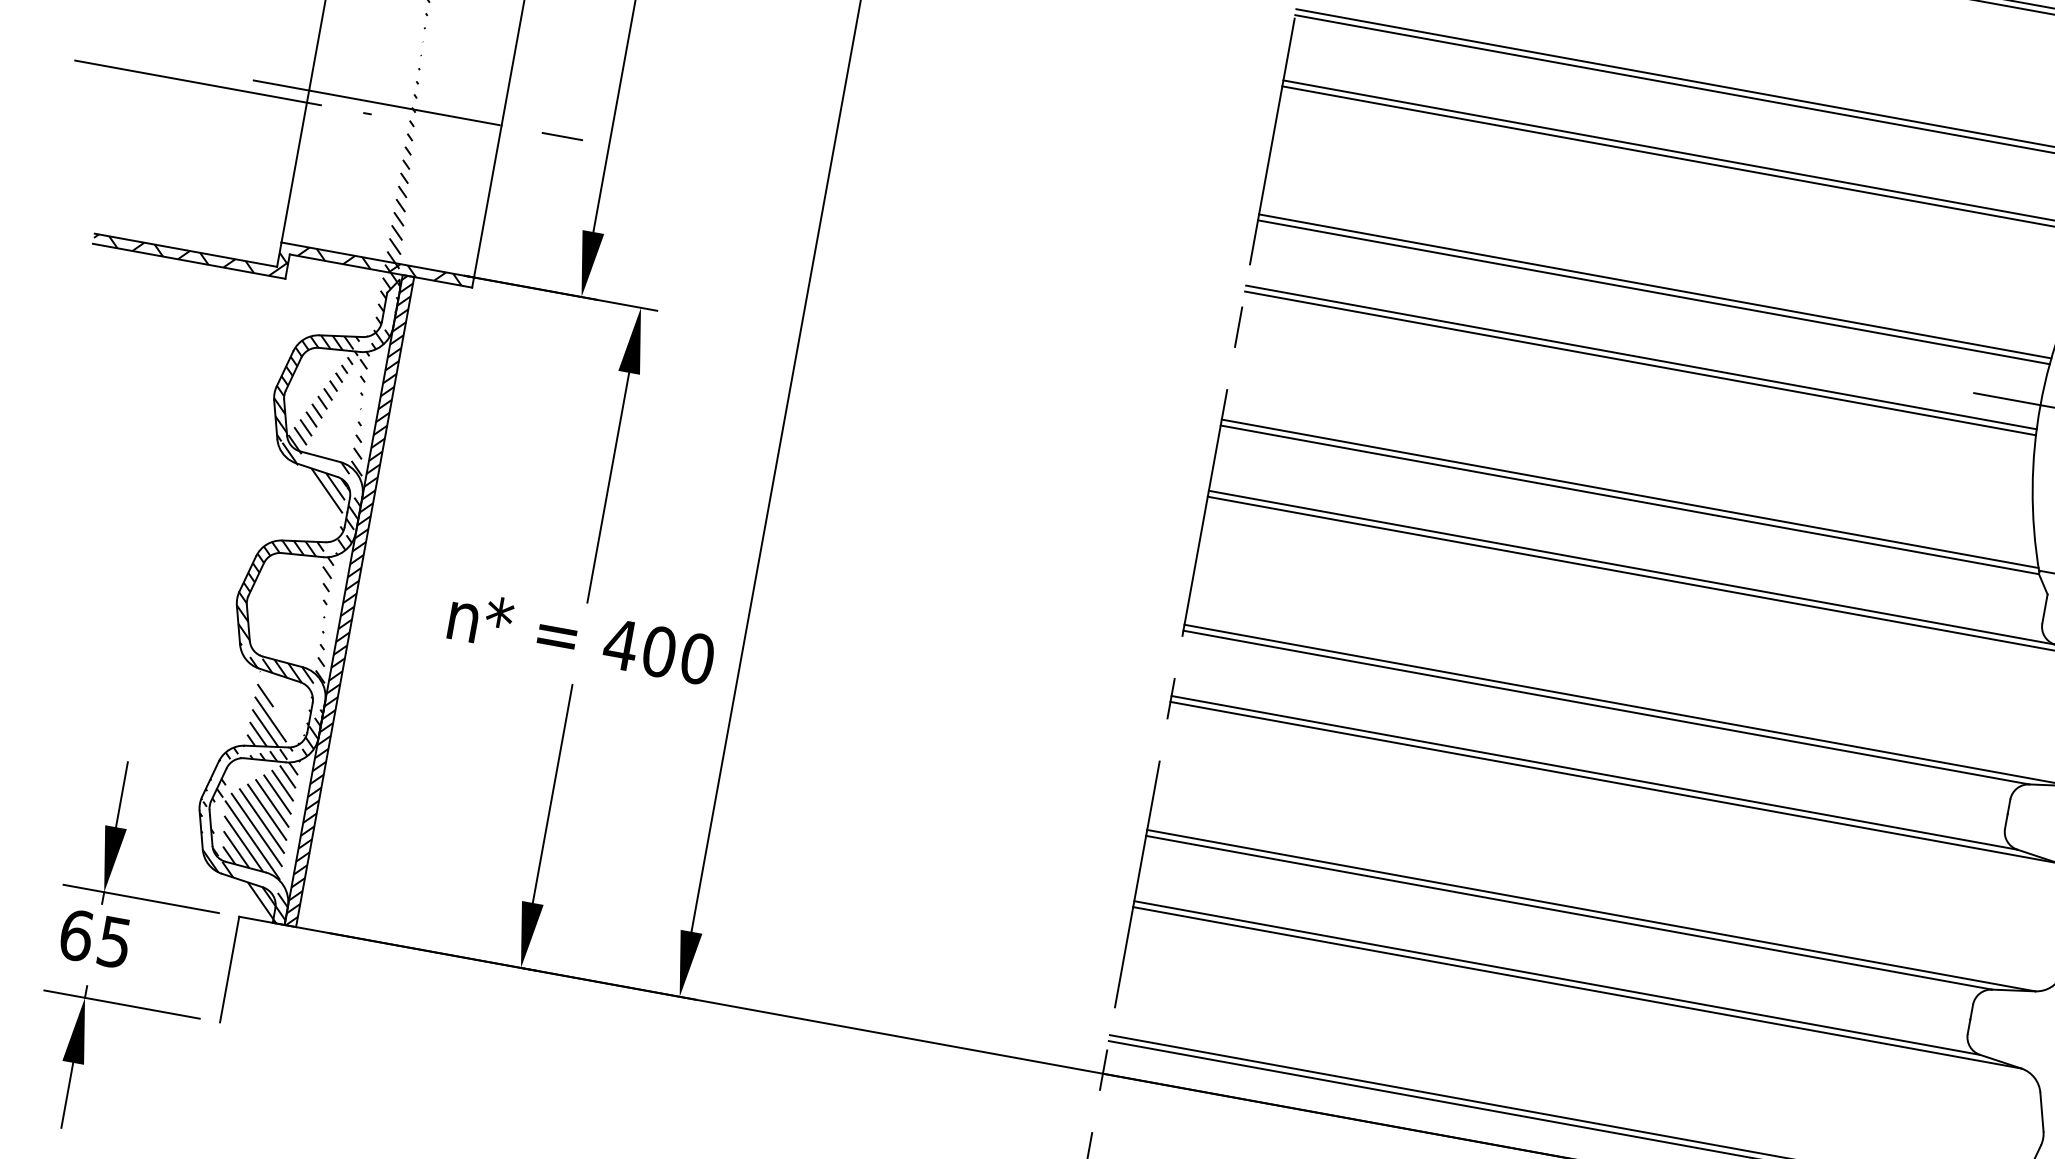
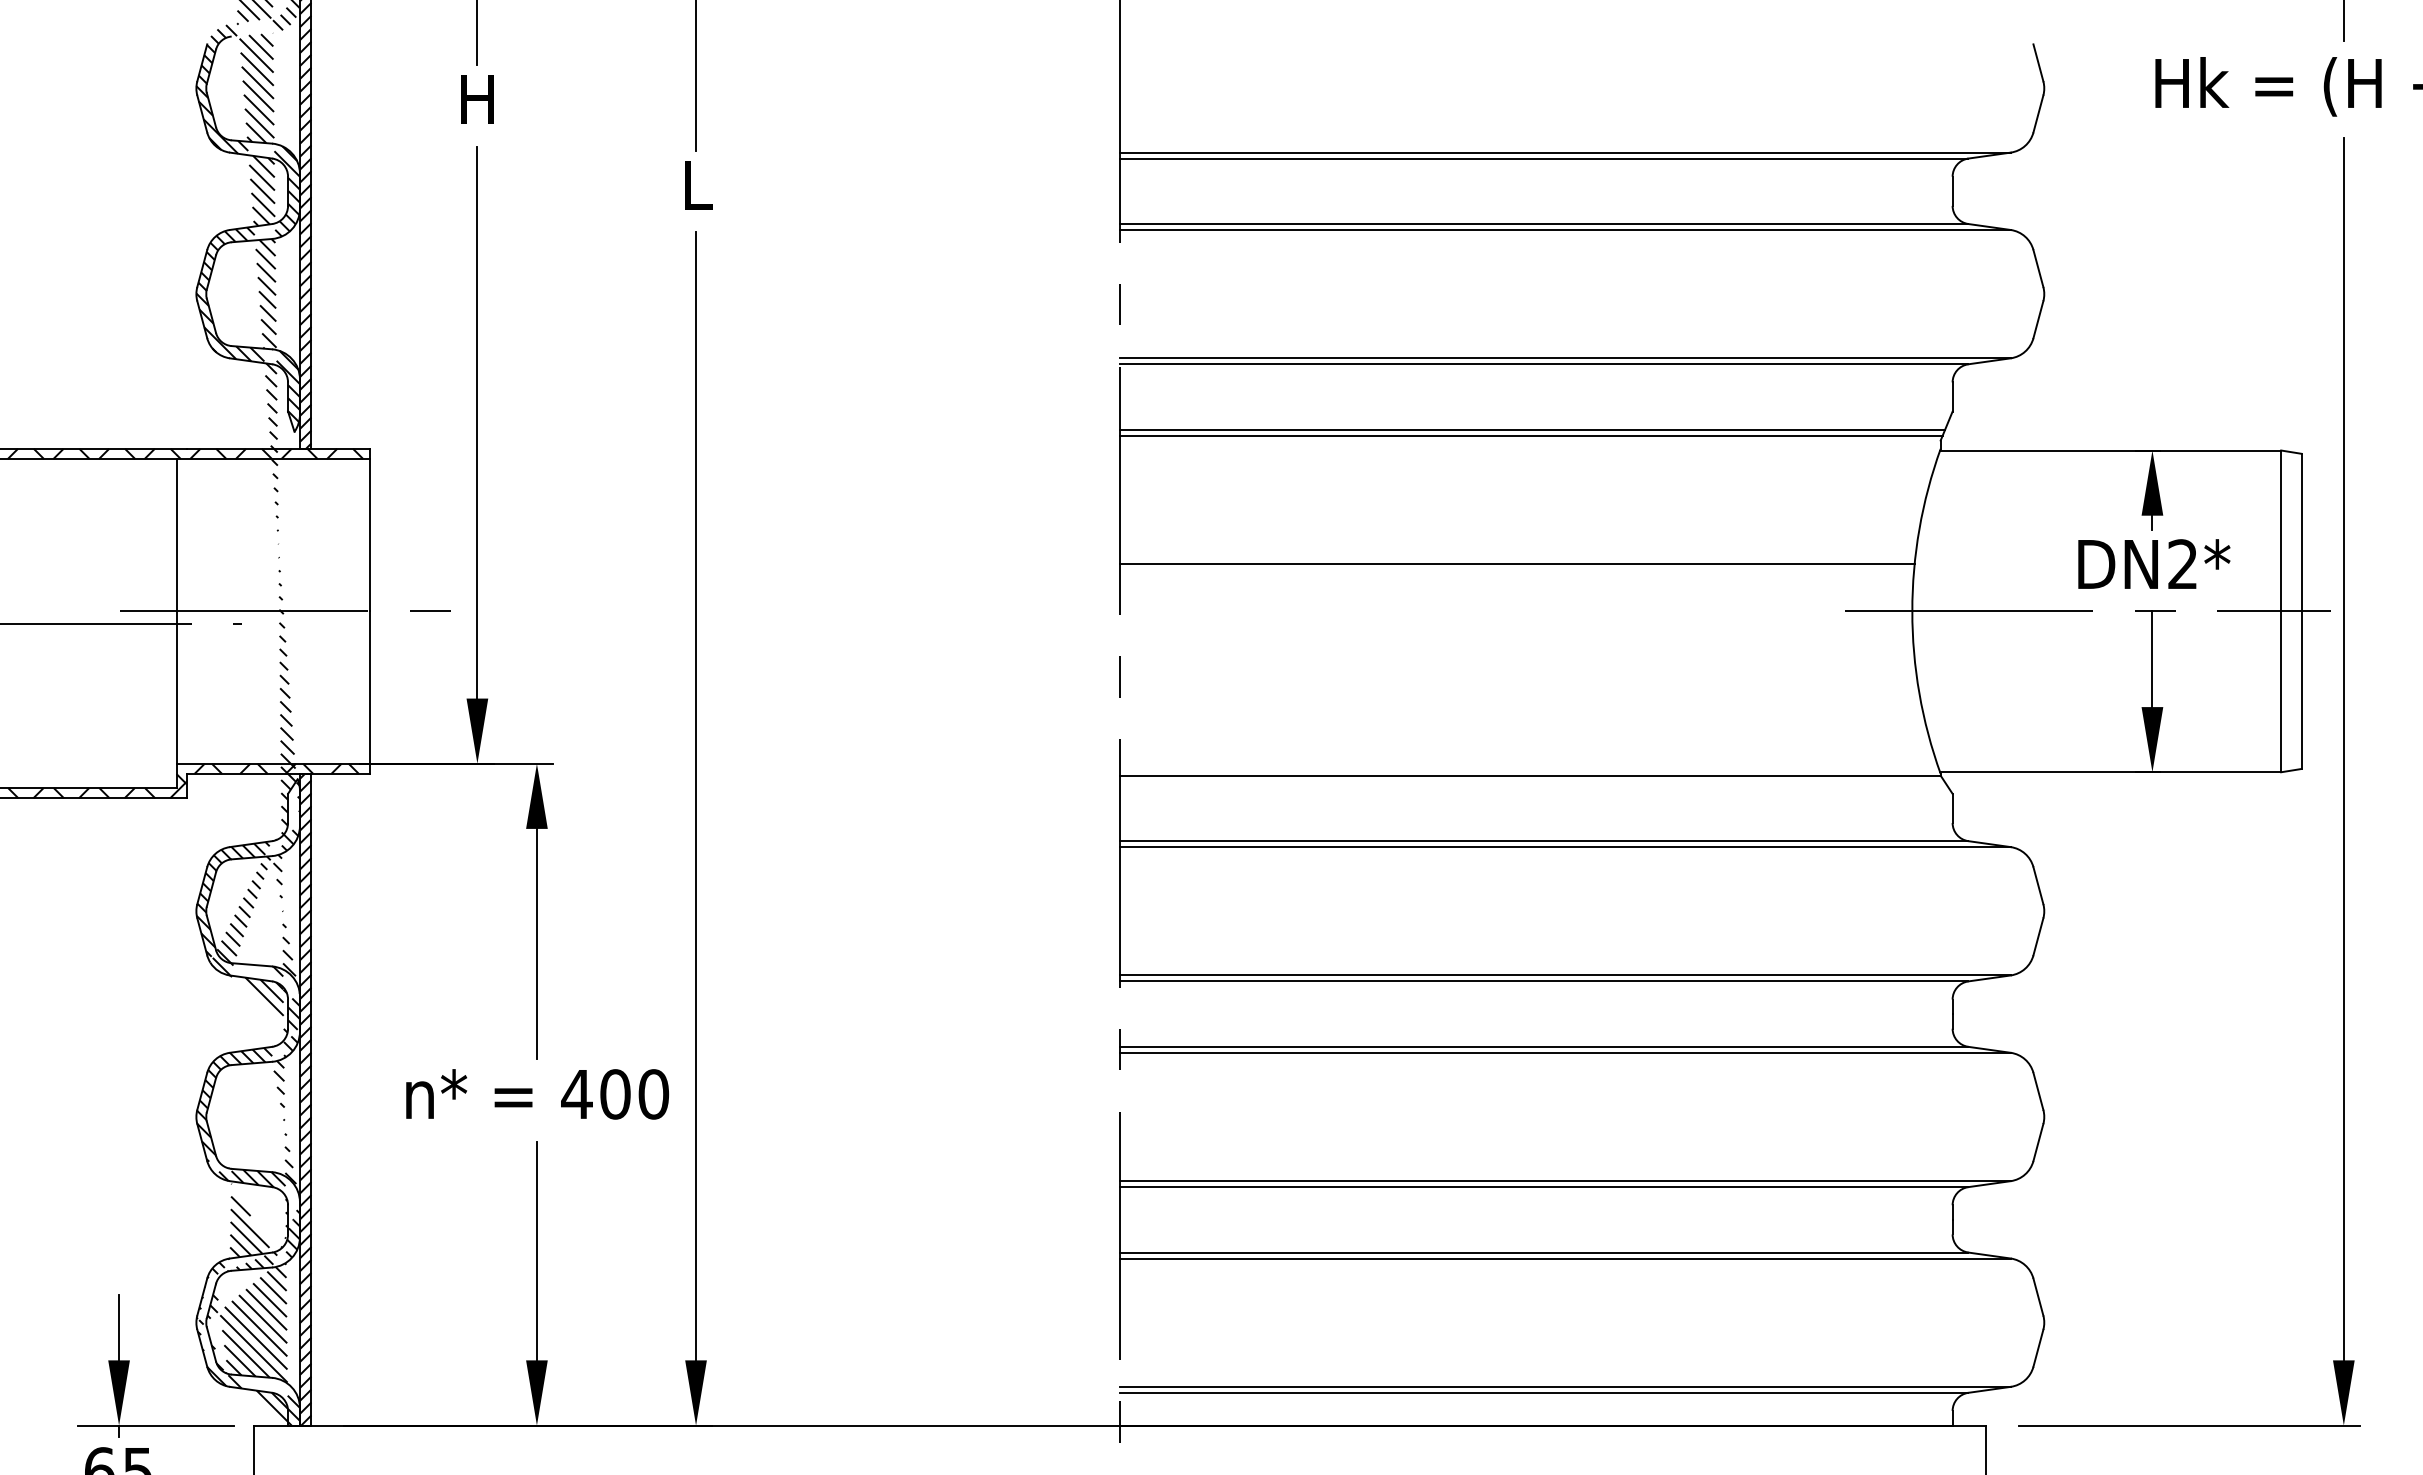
line: (1654, 292) -> (1517, 570), removed
line: (1641, 357) -> (1516, 635), removed
line: (1640, 363) -> (1516, 641), removed
line: (1629, 493) -> (1529, 769), removed

